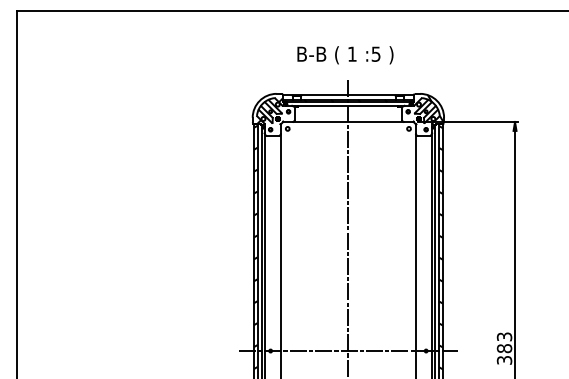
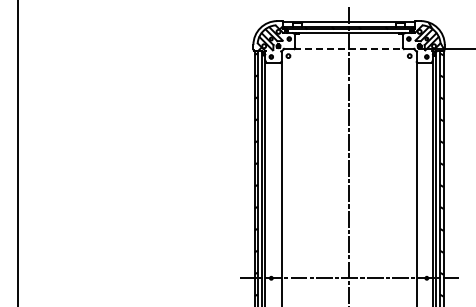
line: (348, 121) -> (349, 48), solid -> dashed

